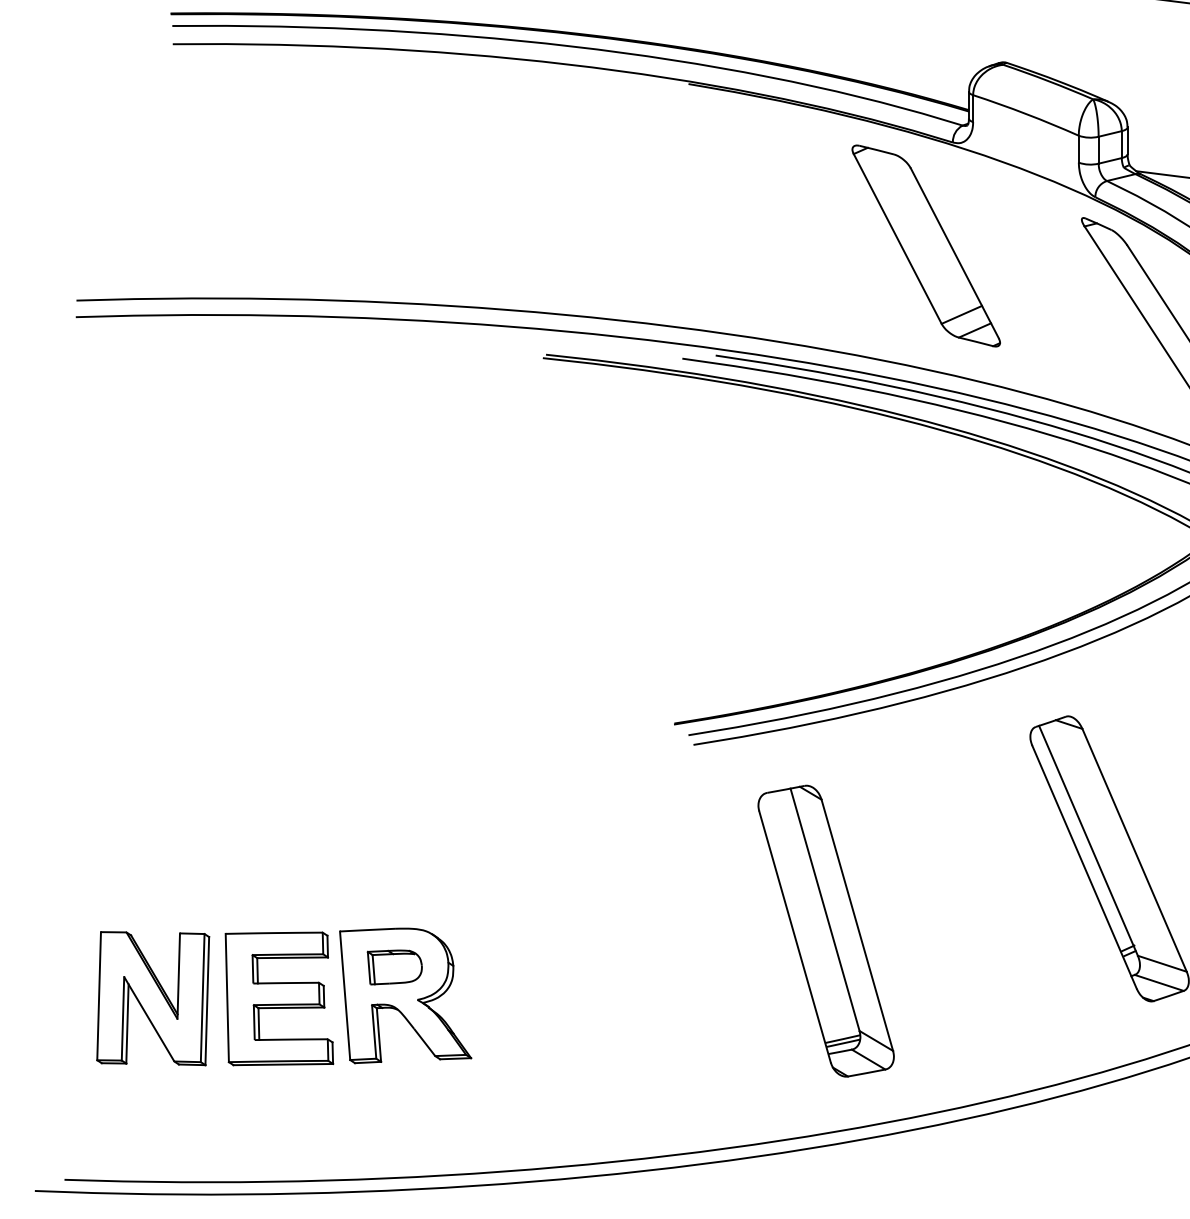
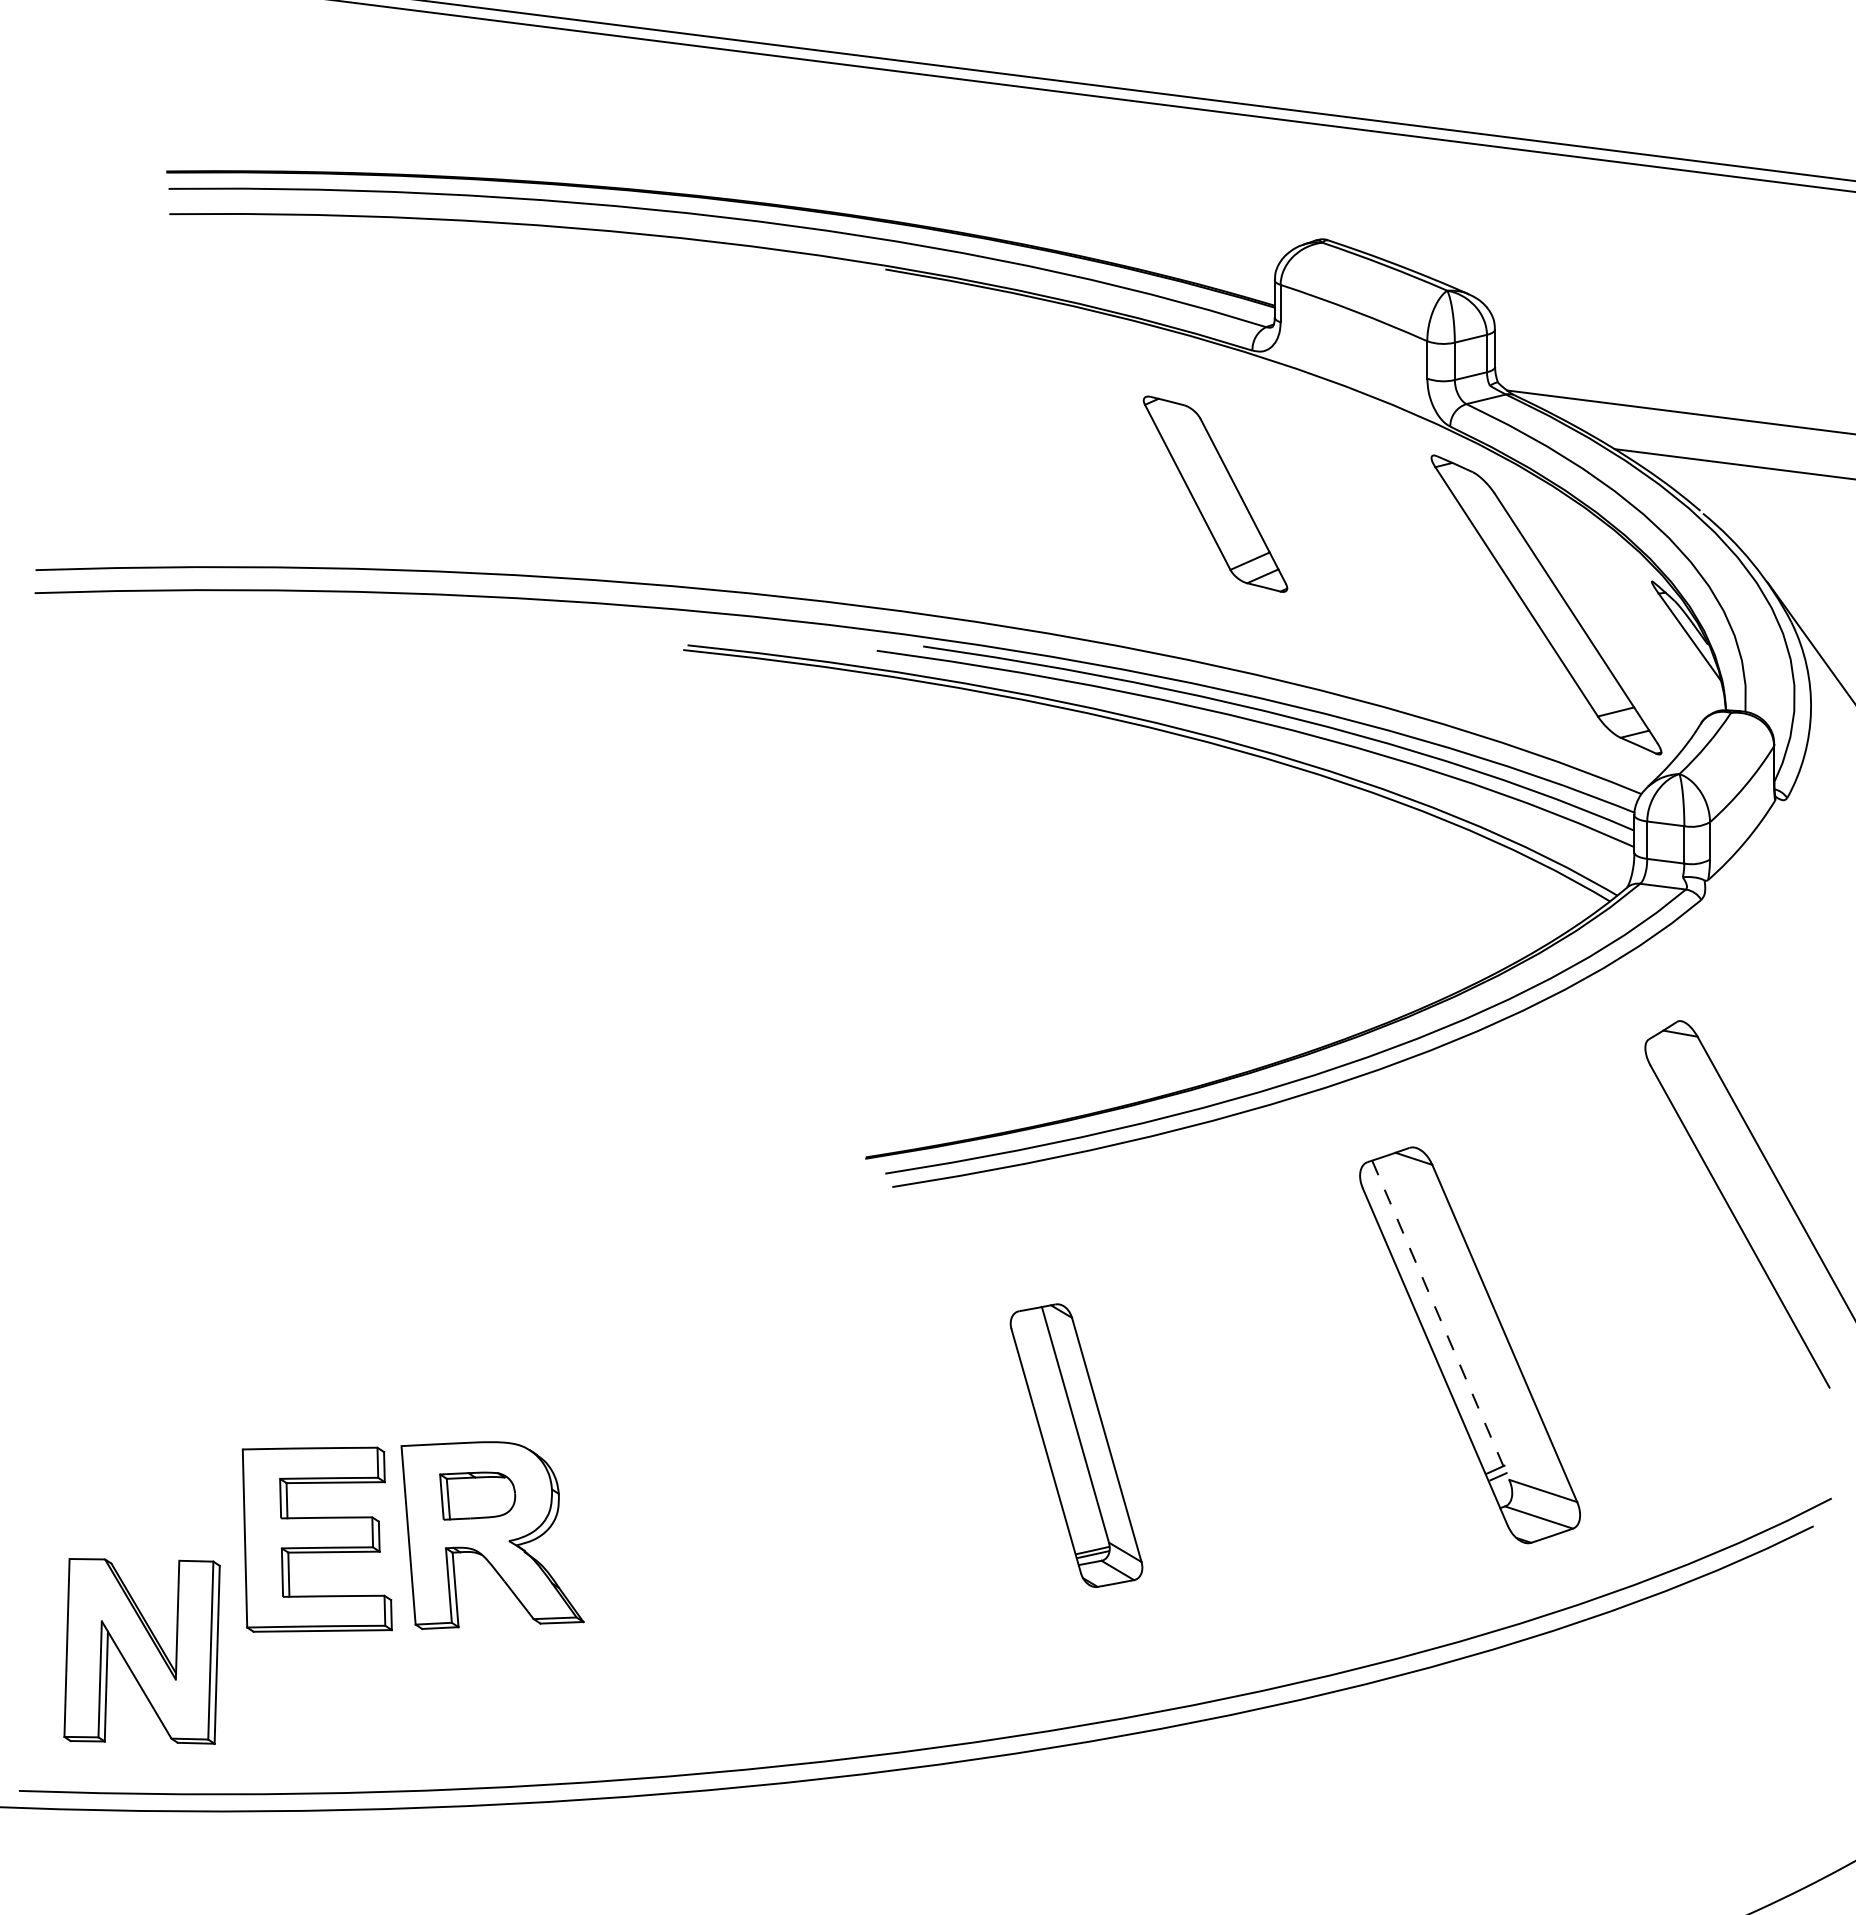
part: (926, 245) -> (1215, 493), size x0.7
line: (1088, 841) -> (1440, 1320), solid -> dashed
part: (826, 931) -> (1076, 1445), size x0.7
part: (152, 998) -> (141, 1651), moved

